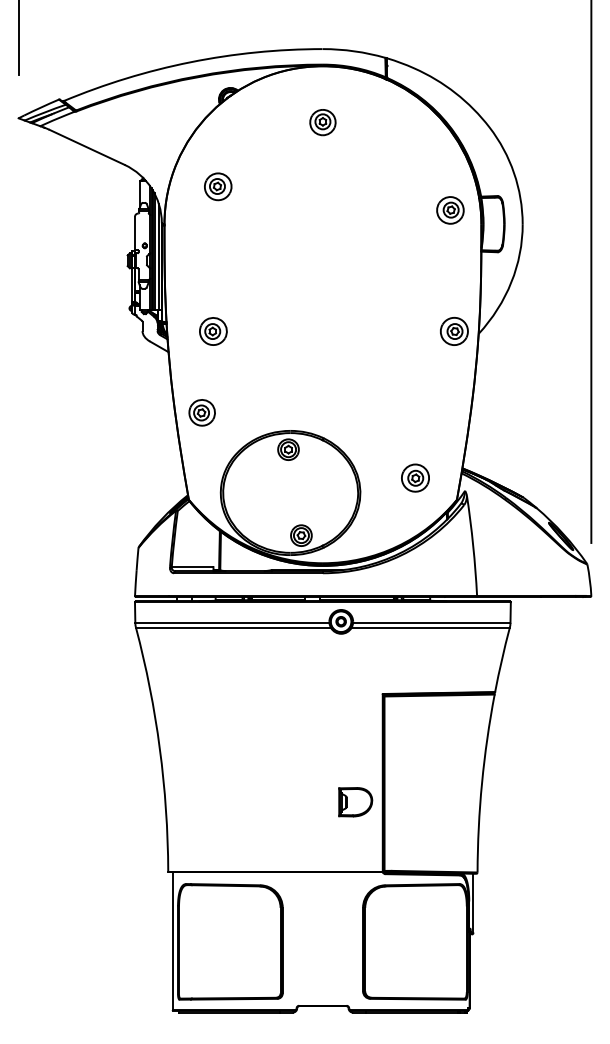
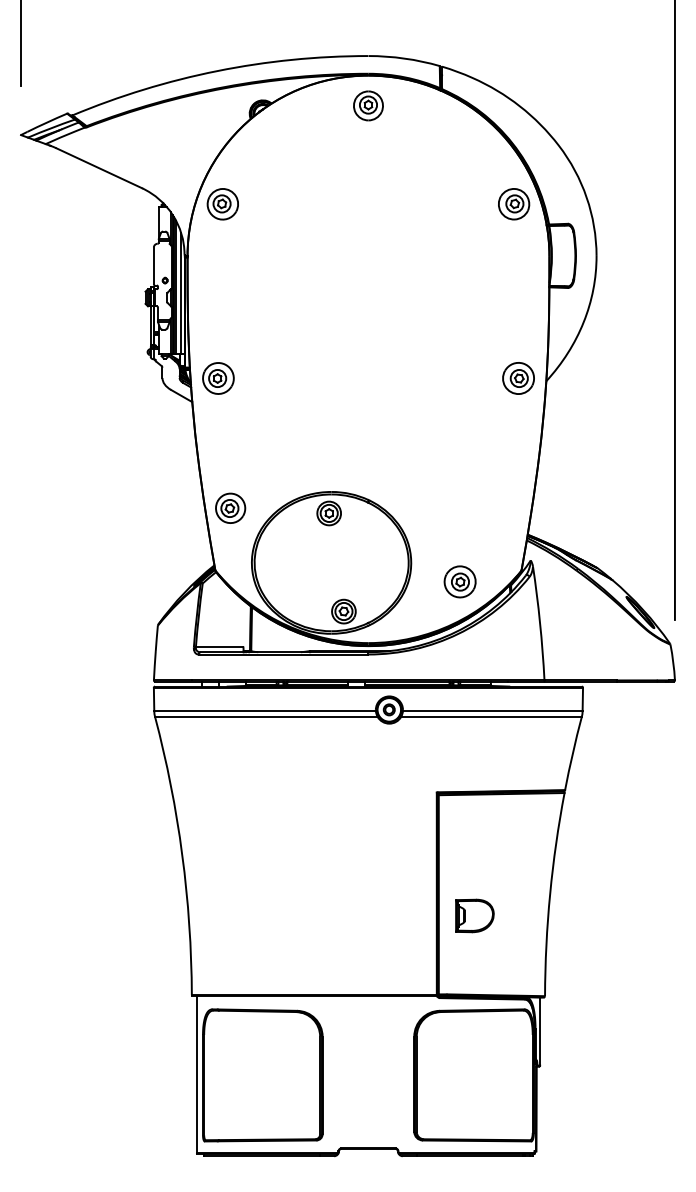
part: (322, 122) -> (368, 105), moved
part: (217, 187) -> (222, 204), moved
part: (450, 210) -> (514, 204), moved
part: (213, 331) -> (218, 378), moved
part: (202, 412) -> (230, 507), moved
part: (414, 477) -> (459, 581), moved
part: (355, 801) -> (474, 915), moved

